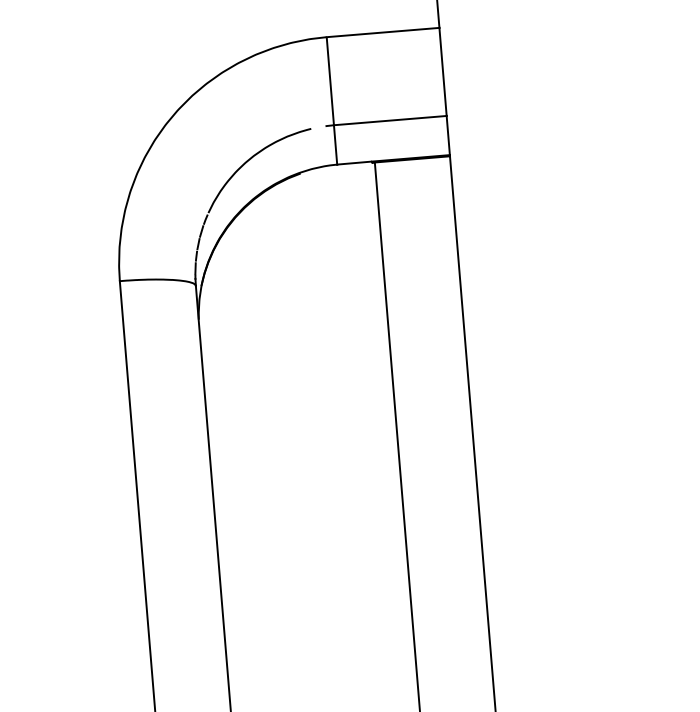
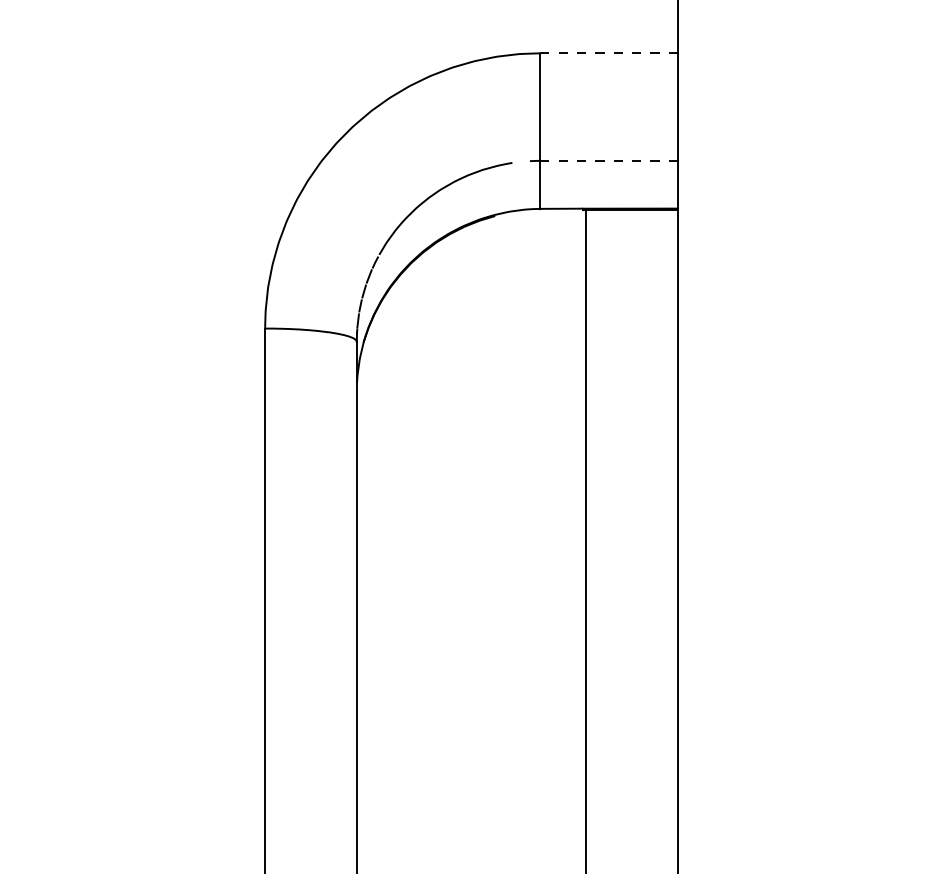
line: (383, 32) -> (609, 53), solid -> dashed
line: (390, 120) -> (609, 160), solid -> dashed

